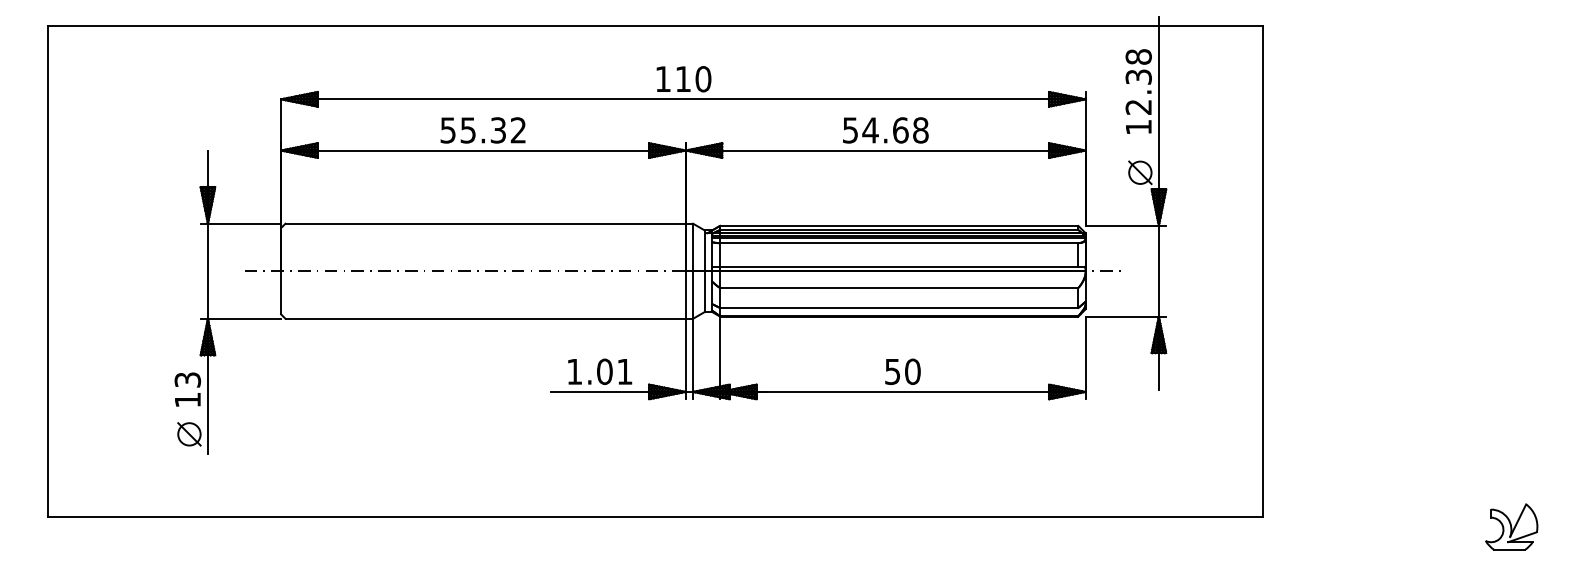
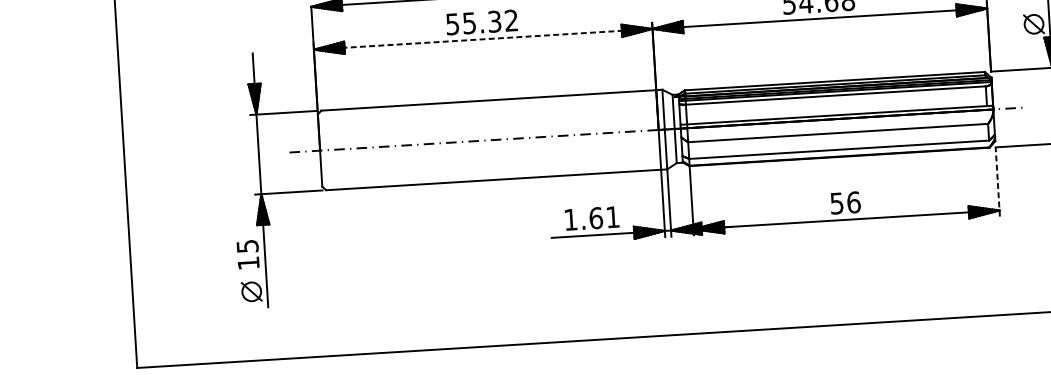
line: (483, 150) -> (483, 39), solid -> dashed
line: (1085, 357) -> (997, 181), solid -> dashed
text: (604, 371) -> (595, 218), 1.01 -> 1.61
text: (912, 371) -> (853, 202), 50 -> 56
text: (187, 379) -> (247, 246), 13 -> 15

